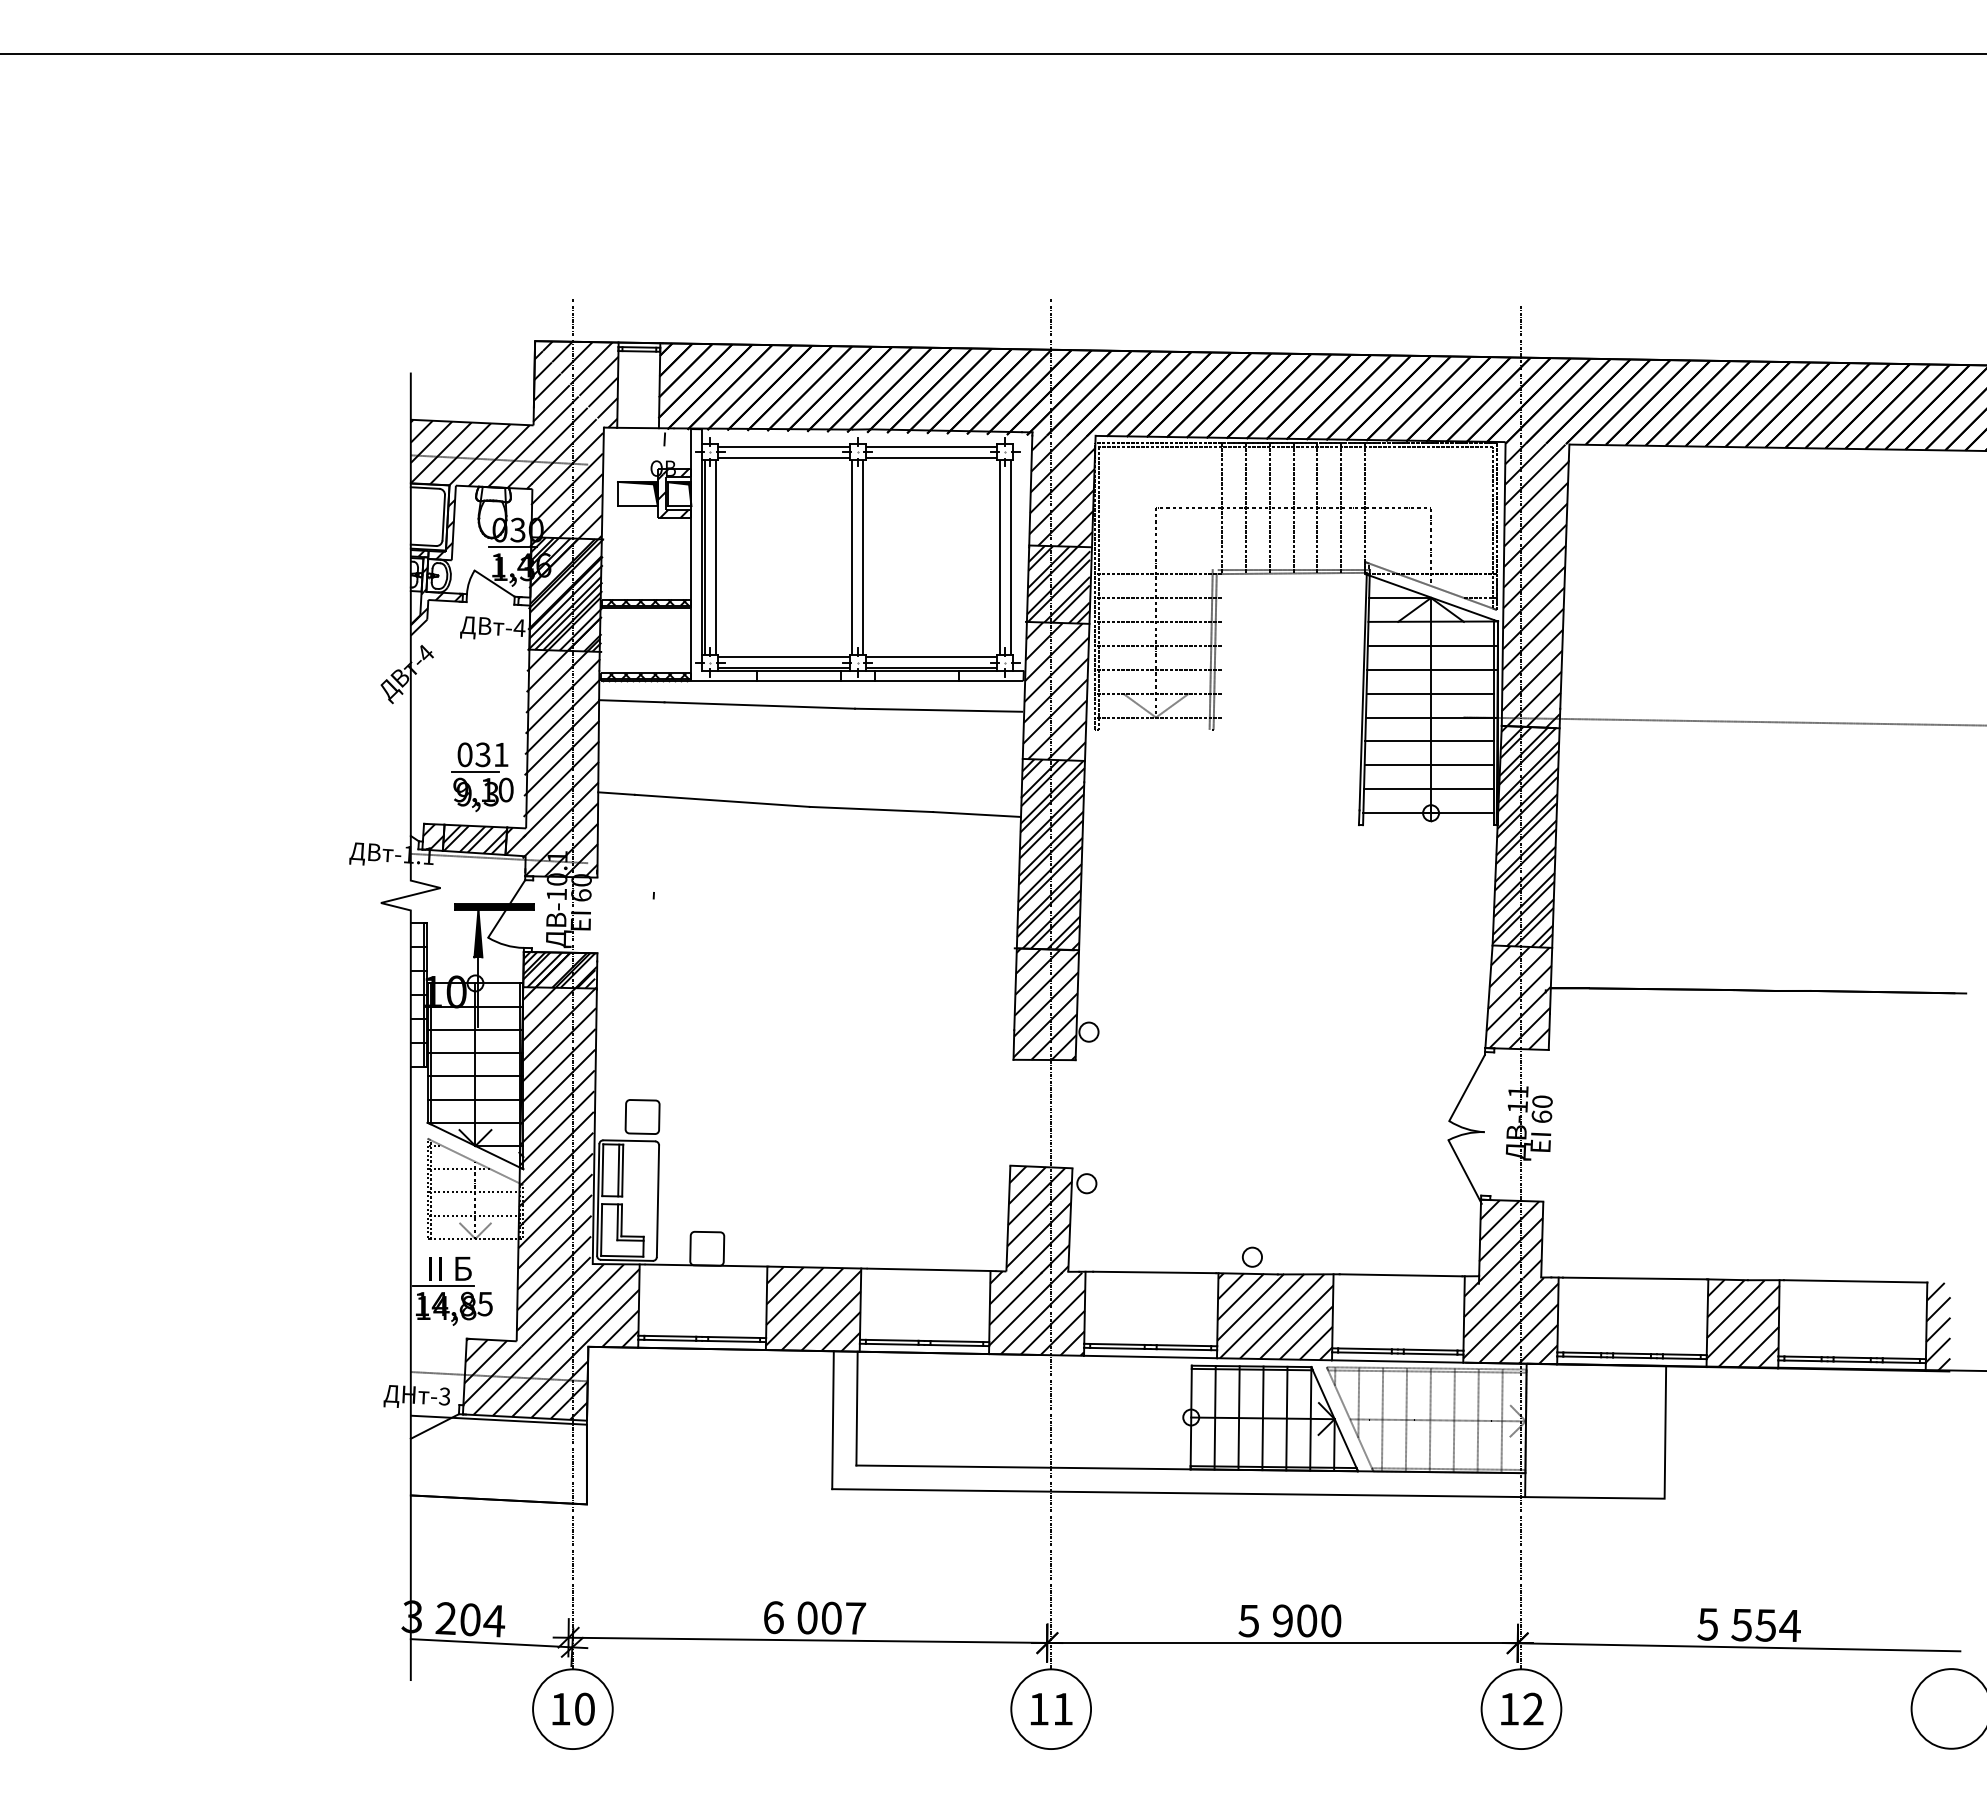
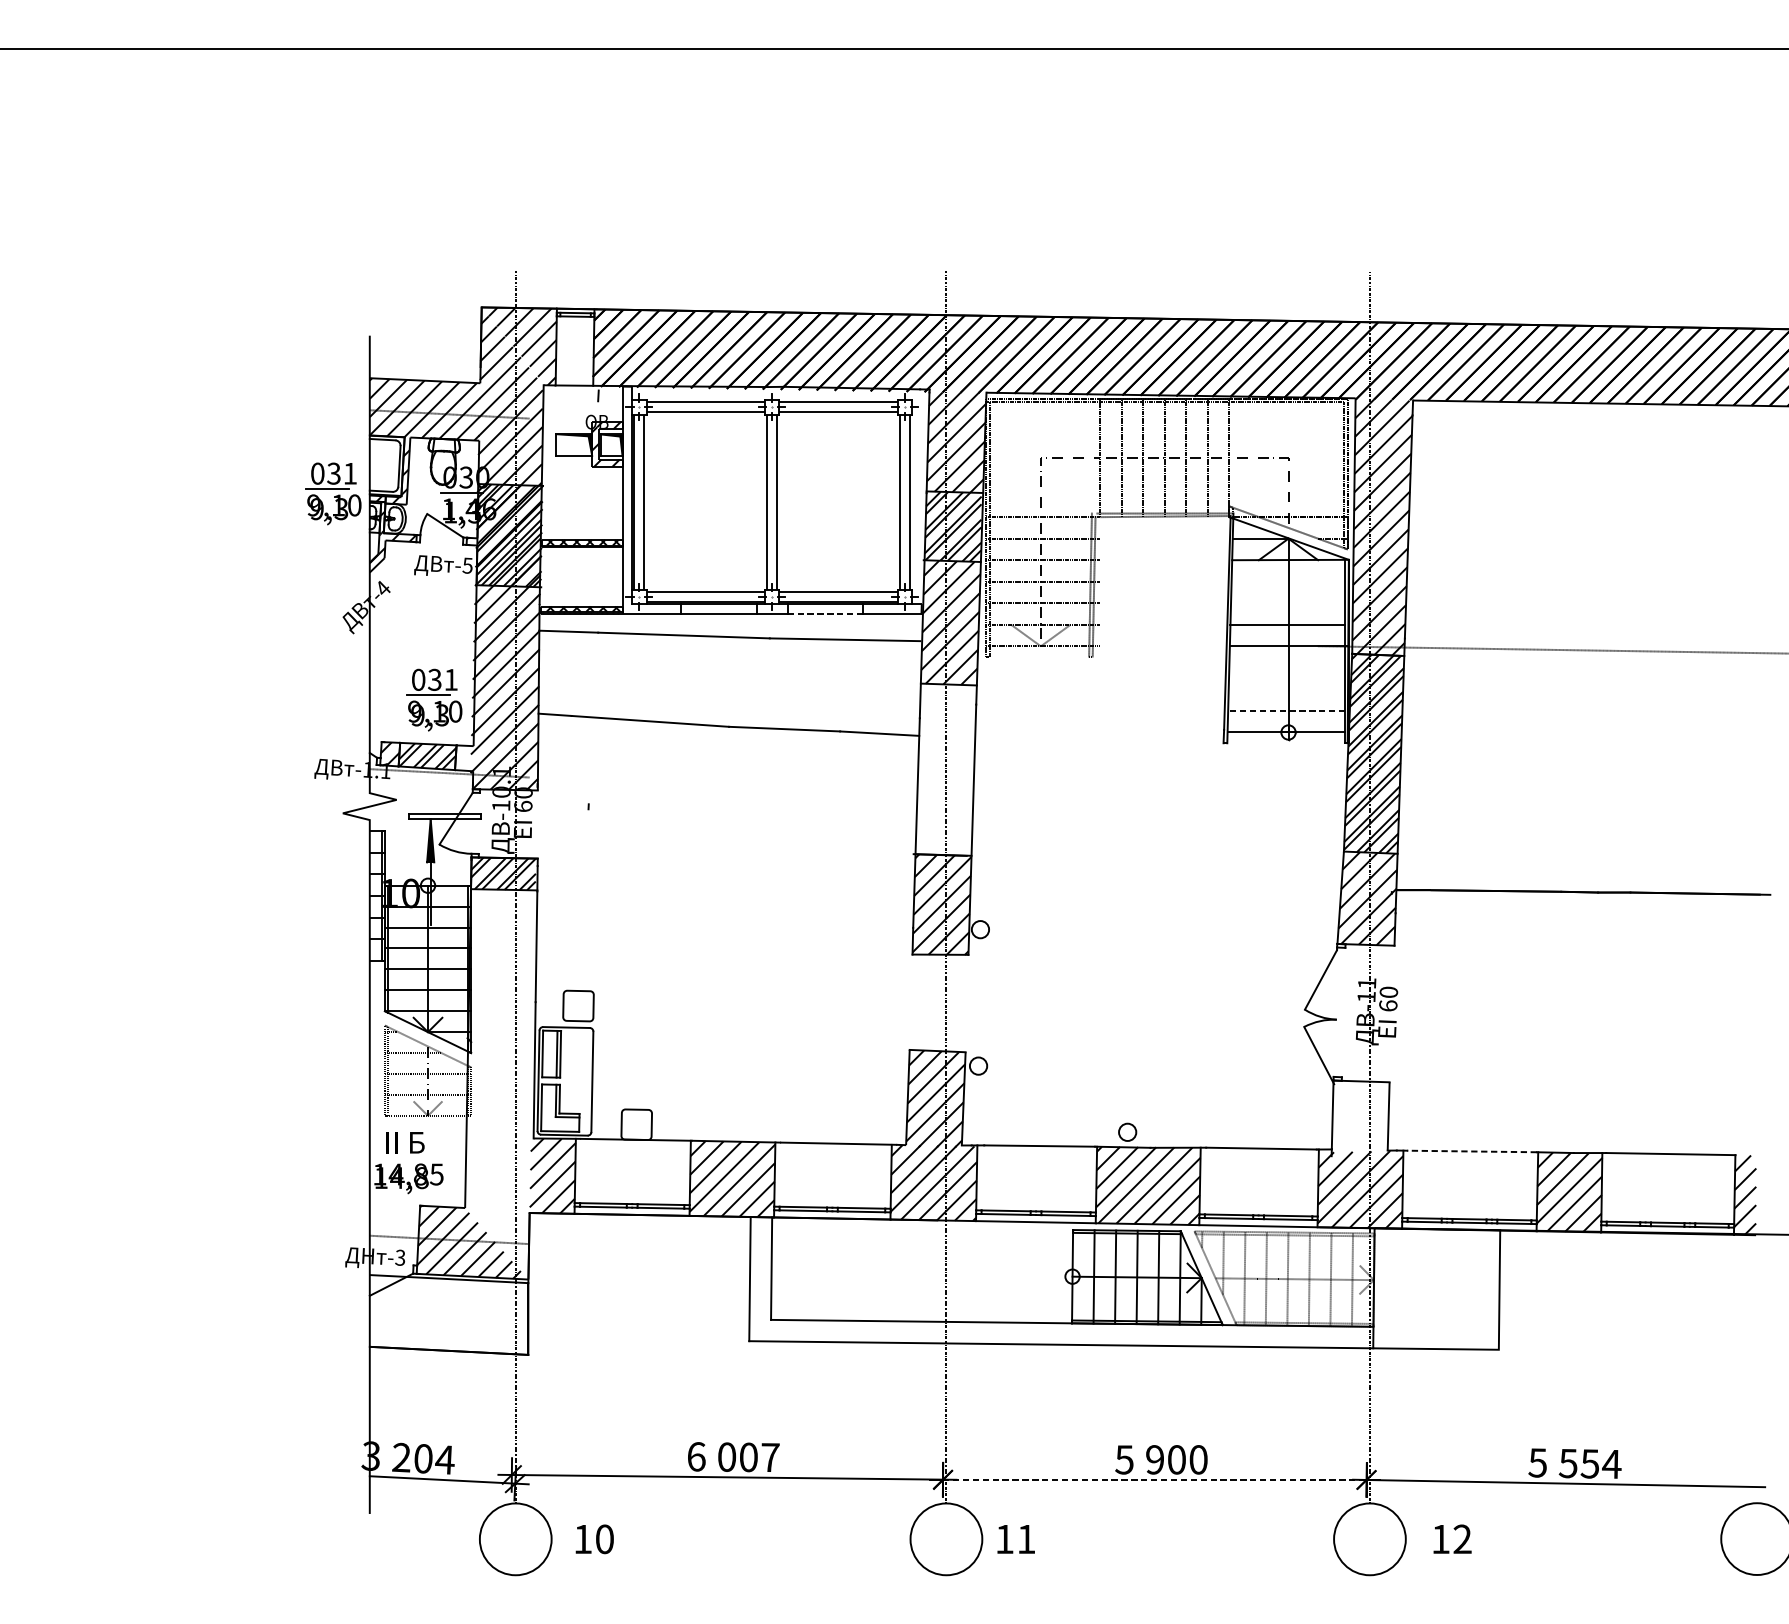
part: (370, 548) -> (333, 494), added
text: (519, 628) -> (467, 566), -4 -> -5
line: (1431, 645) -> (1288, 581), removed
line: (1431, 669) -> (1288, 603), removed
line: (916, 681) -> (825, 613), solid -> dashed
line: (1429, 741) -> (1287, 667), removed
line: (1429, 765) -> (1287, 689), removed
line: (1428, 789) -> (1286, 711), solid -> dashed
hatch: (515, 841) -> (464, 757), removed
hatch: (1050, 854) -> (945, 769), removed
fill: (494, 906) -> (445, 816), removed
hatch: (556, 1181) -> (500, 1064), removed
hatch: (1510, 1239) -> (1360, 1116), removed
line: (1634, 1278) -> (1471, 1151), solid -> dashed
line: (443, 1285) -> (399, 1157), removed
line: (1283, 1643) -> (1155, 1480), solid -> dashed
text: (573, 1708) -> (594, 1538), moved
text: (1522, 1708) -> (1452, 1538), moved
text: (1051, 1709) -> (1016, 1539), moved

